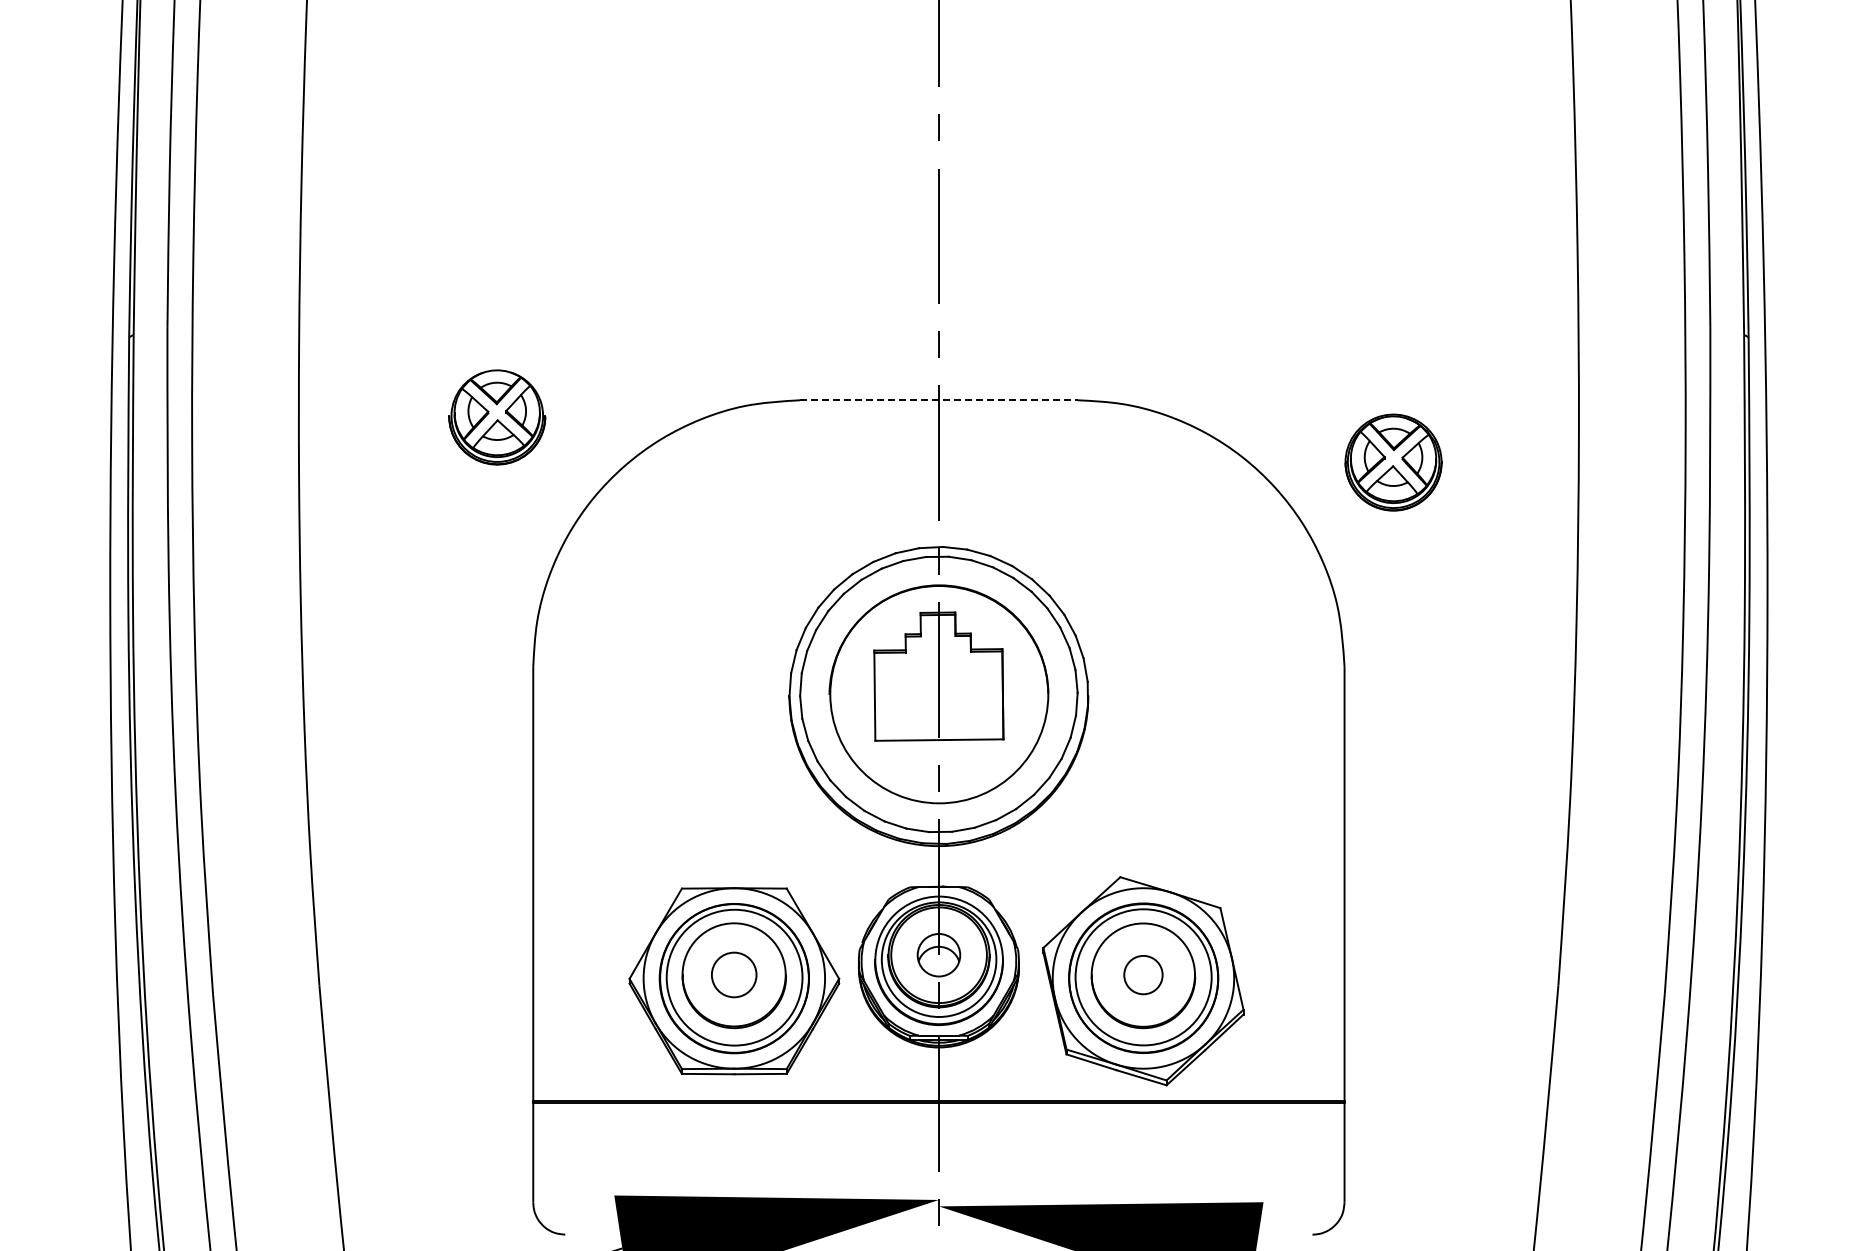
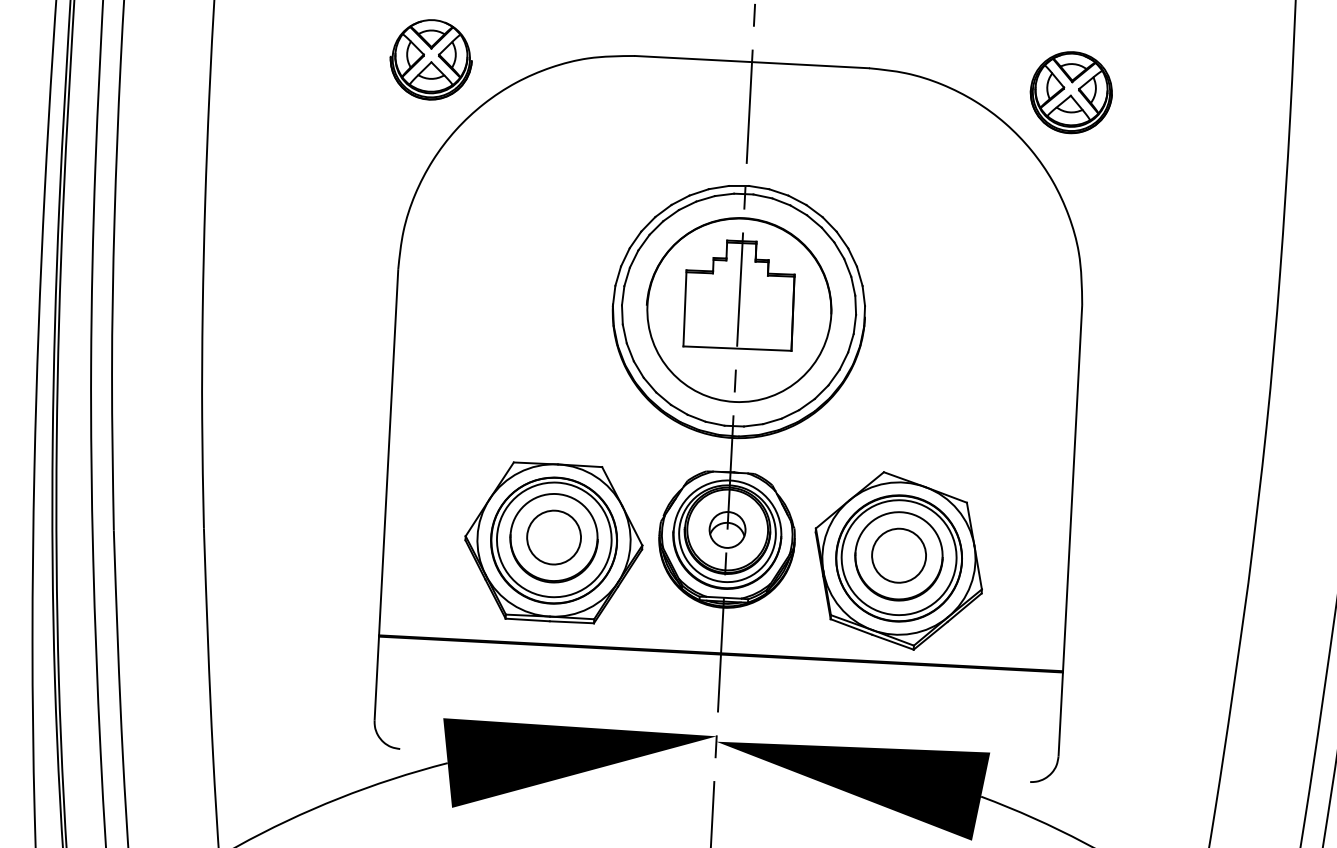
line: (938, 400) -> (751, 62), dashed -> solid
part: (497, 417) -> (431, 59), moved
part: (1393, 462) -> (1071, 92), moved
circle: (734, 974) -> (554, 537), size x1.43
circle: (1143, 975) -> (899, 556), size x1.67

